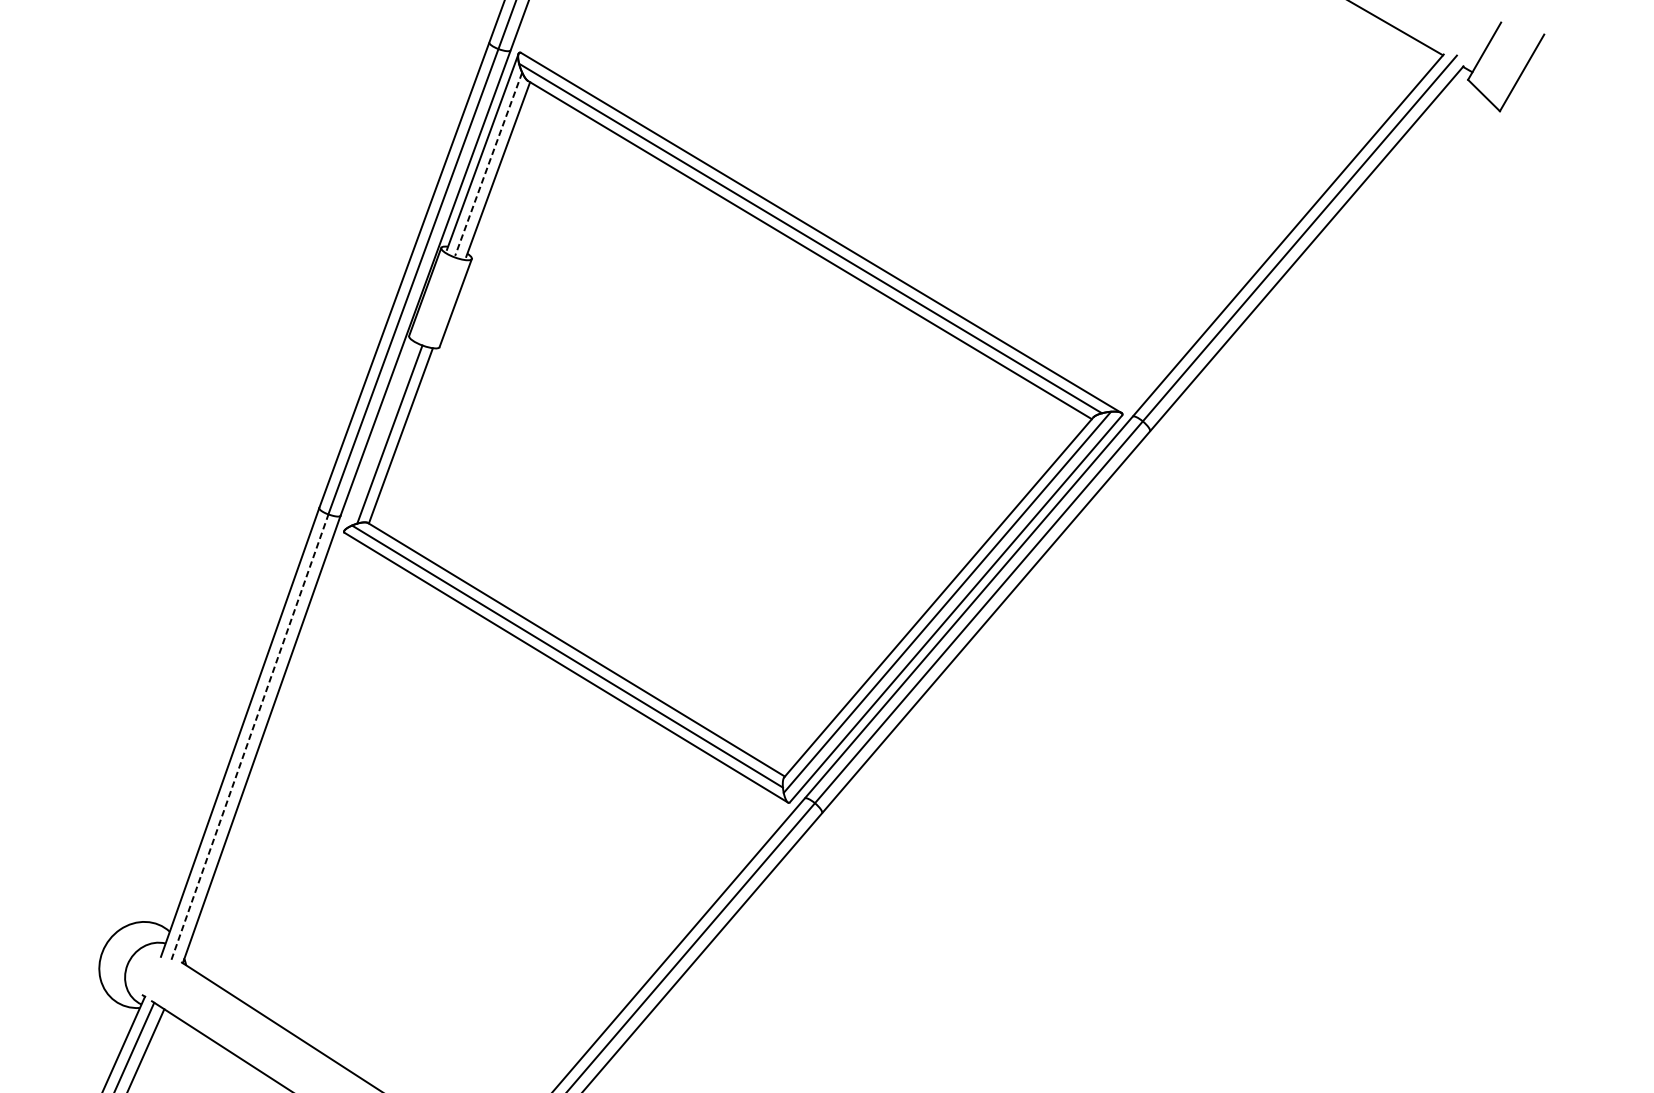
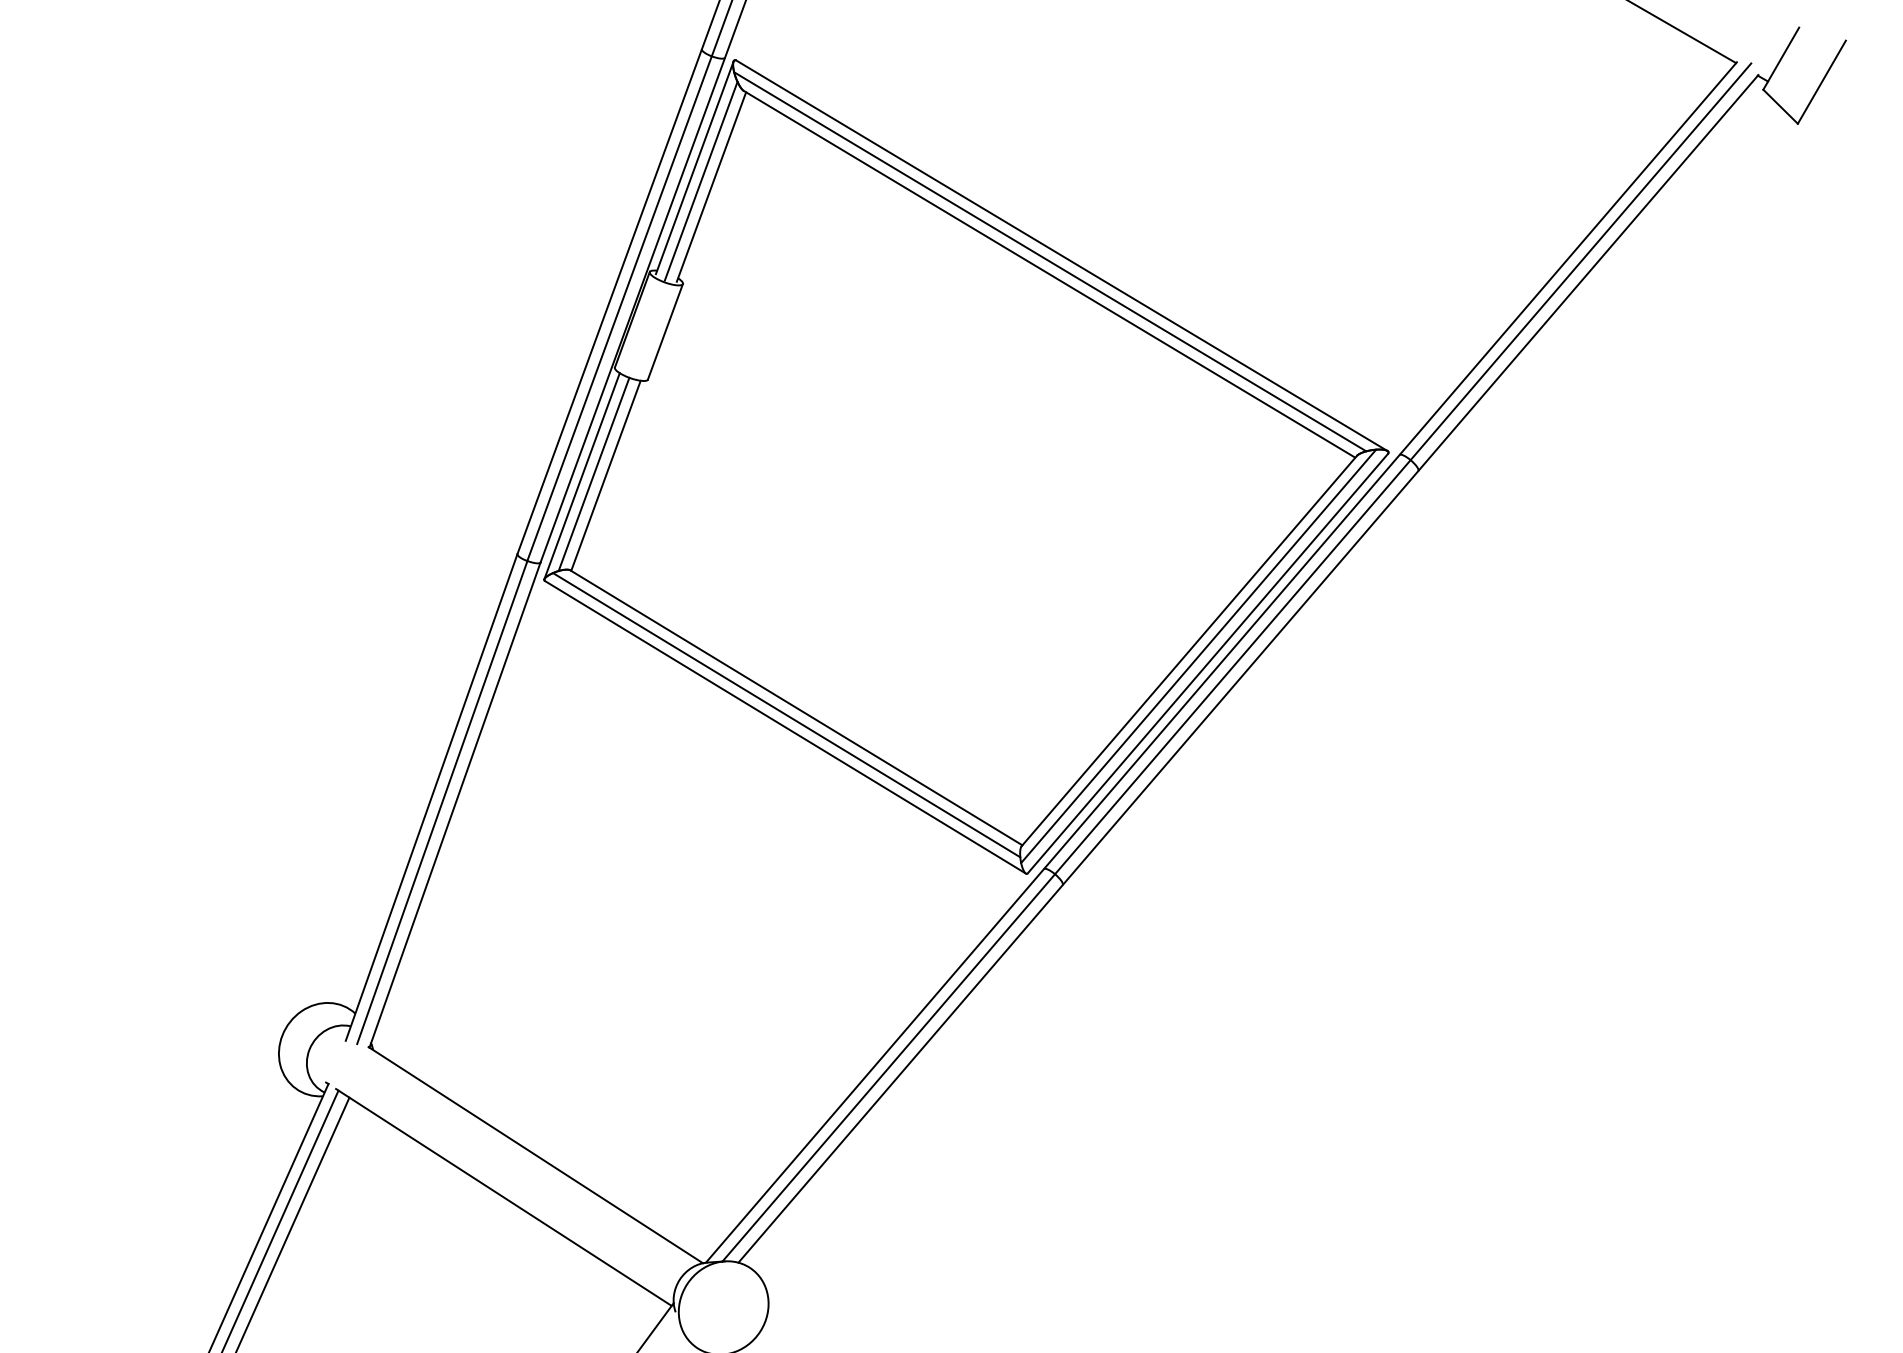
line: (488, 164) -> (701, 181), dashed -> solid
line: (378, 436) -> (581, 476), added
line: (250, 737) -> (442, 802), dashed -> solid

